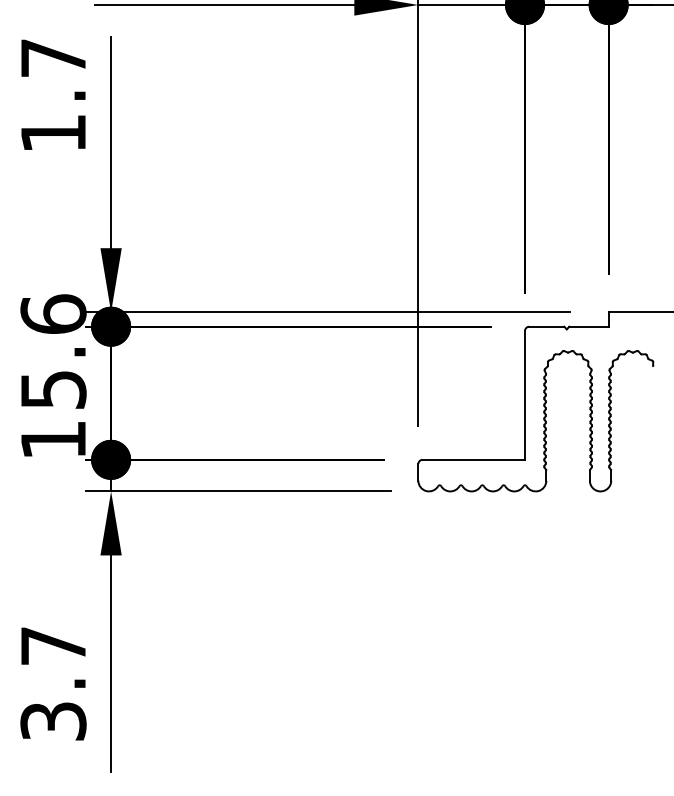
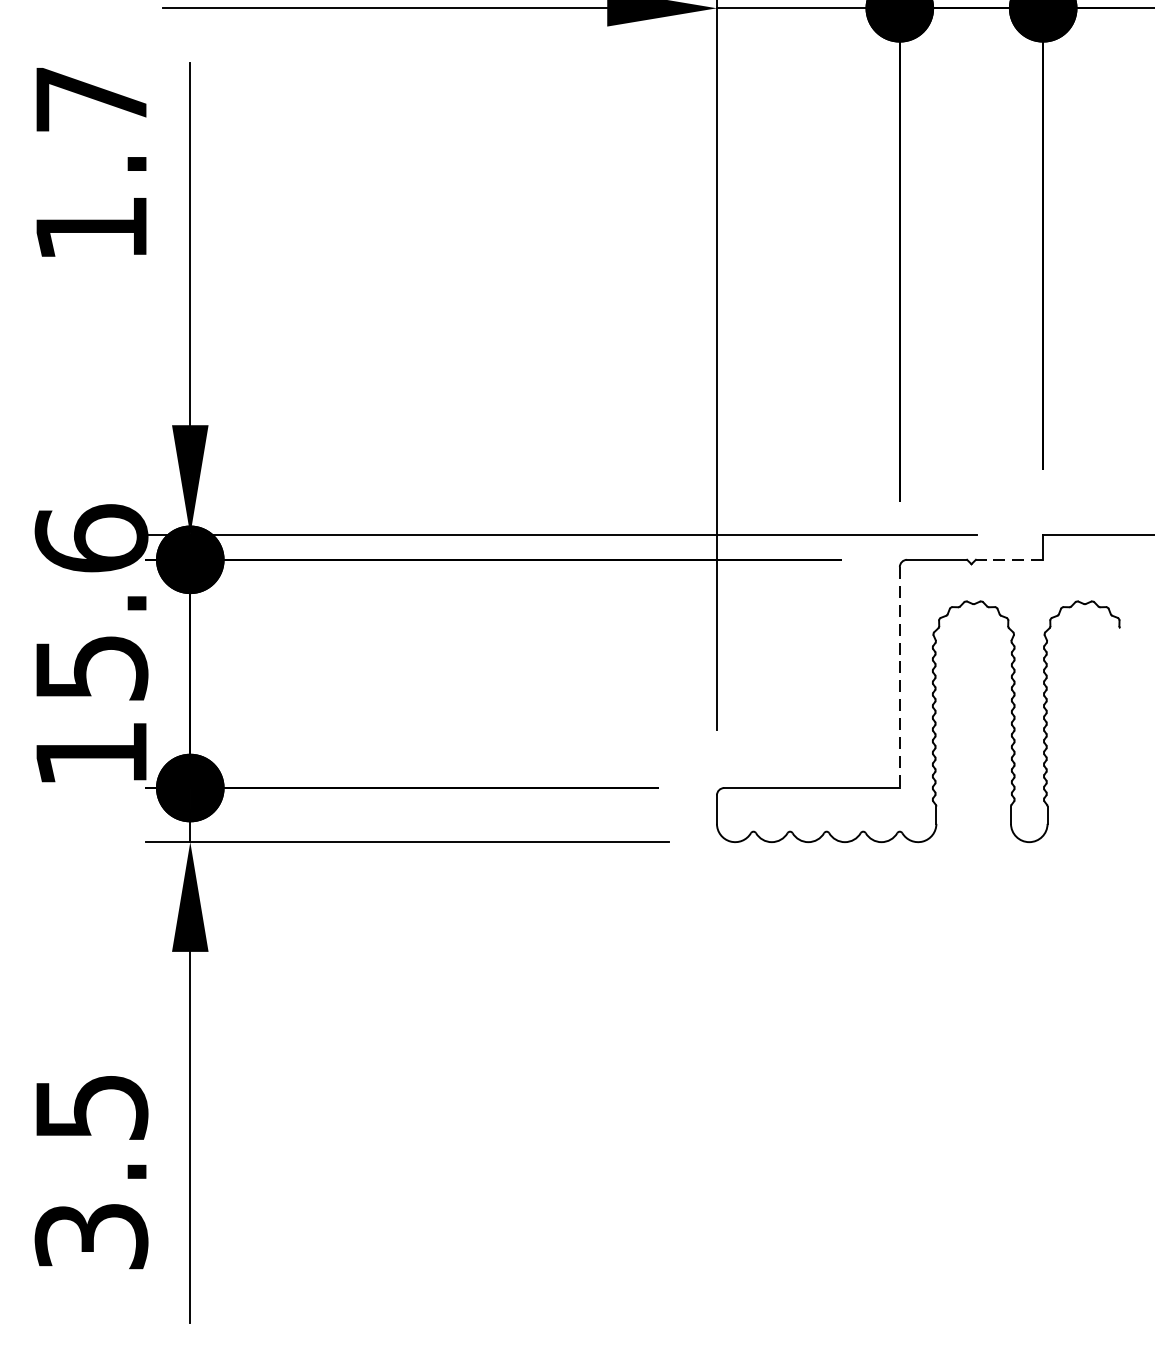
line: (589, 326) -> (1010, 559), solid -> dashed
line: (525, 395) -> (900, 677), solid -> dashed
text: (53, 646) -> (91, 1107), 3.7 -> 3.5

